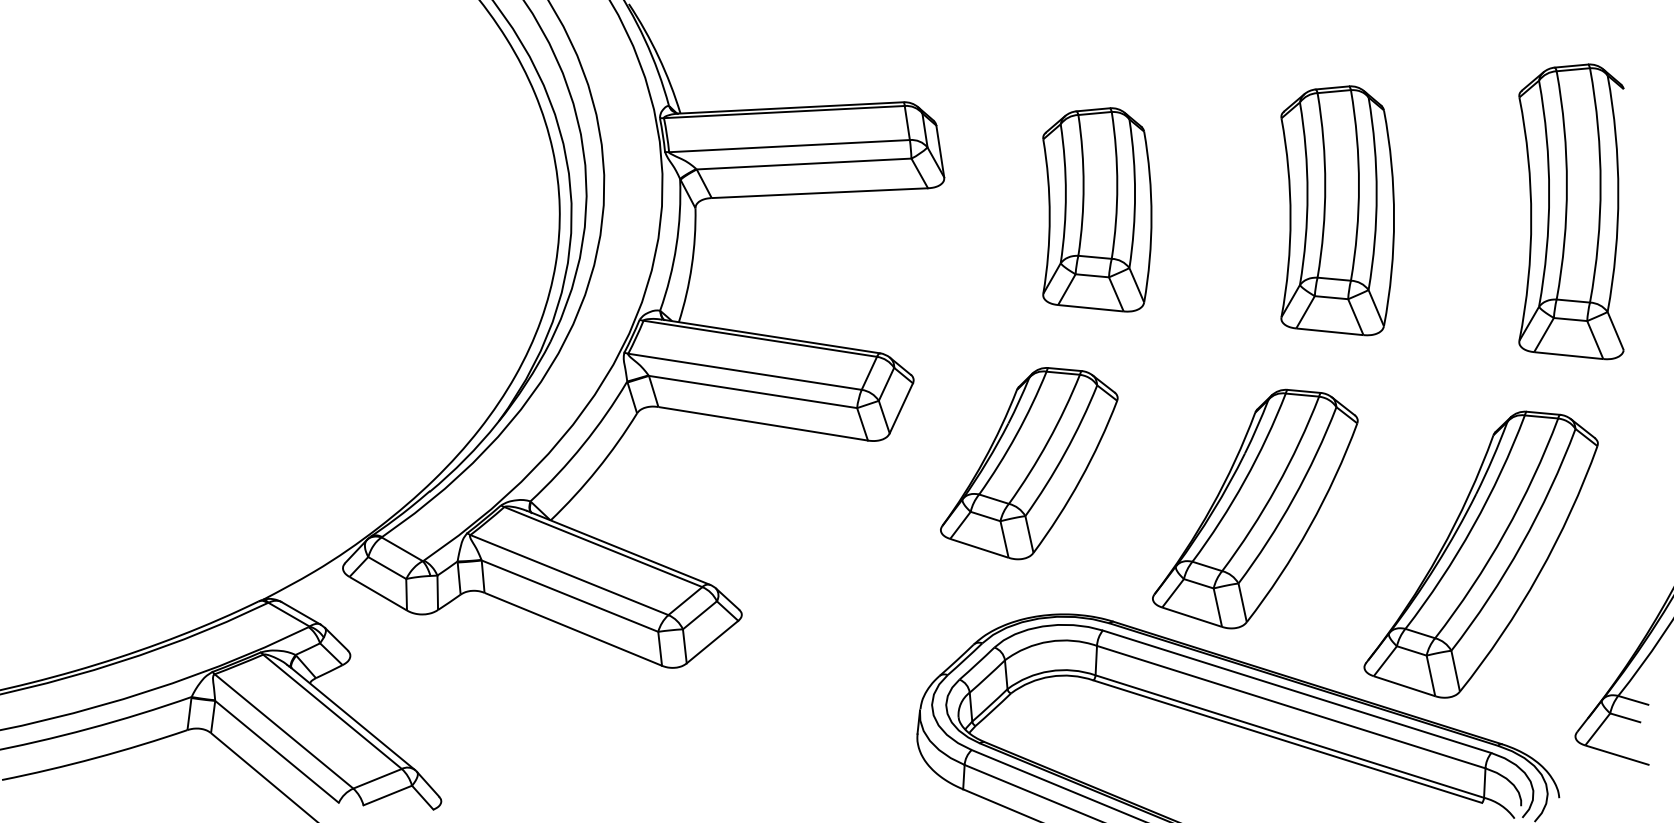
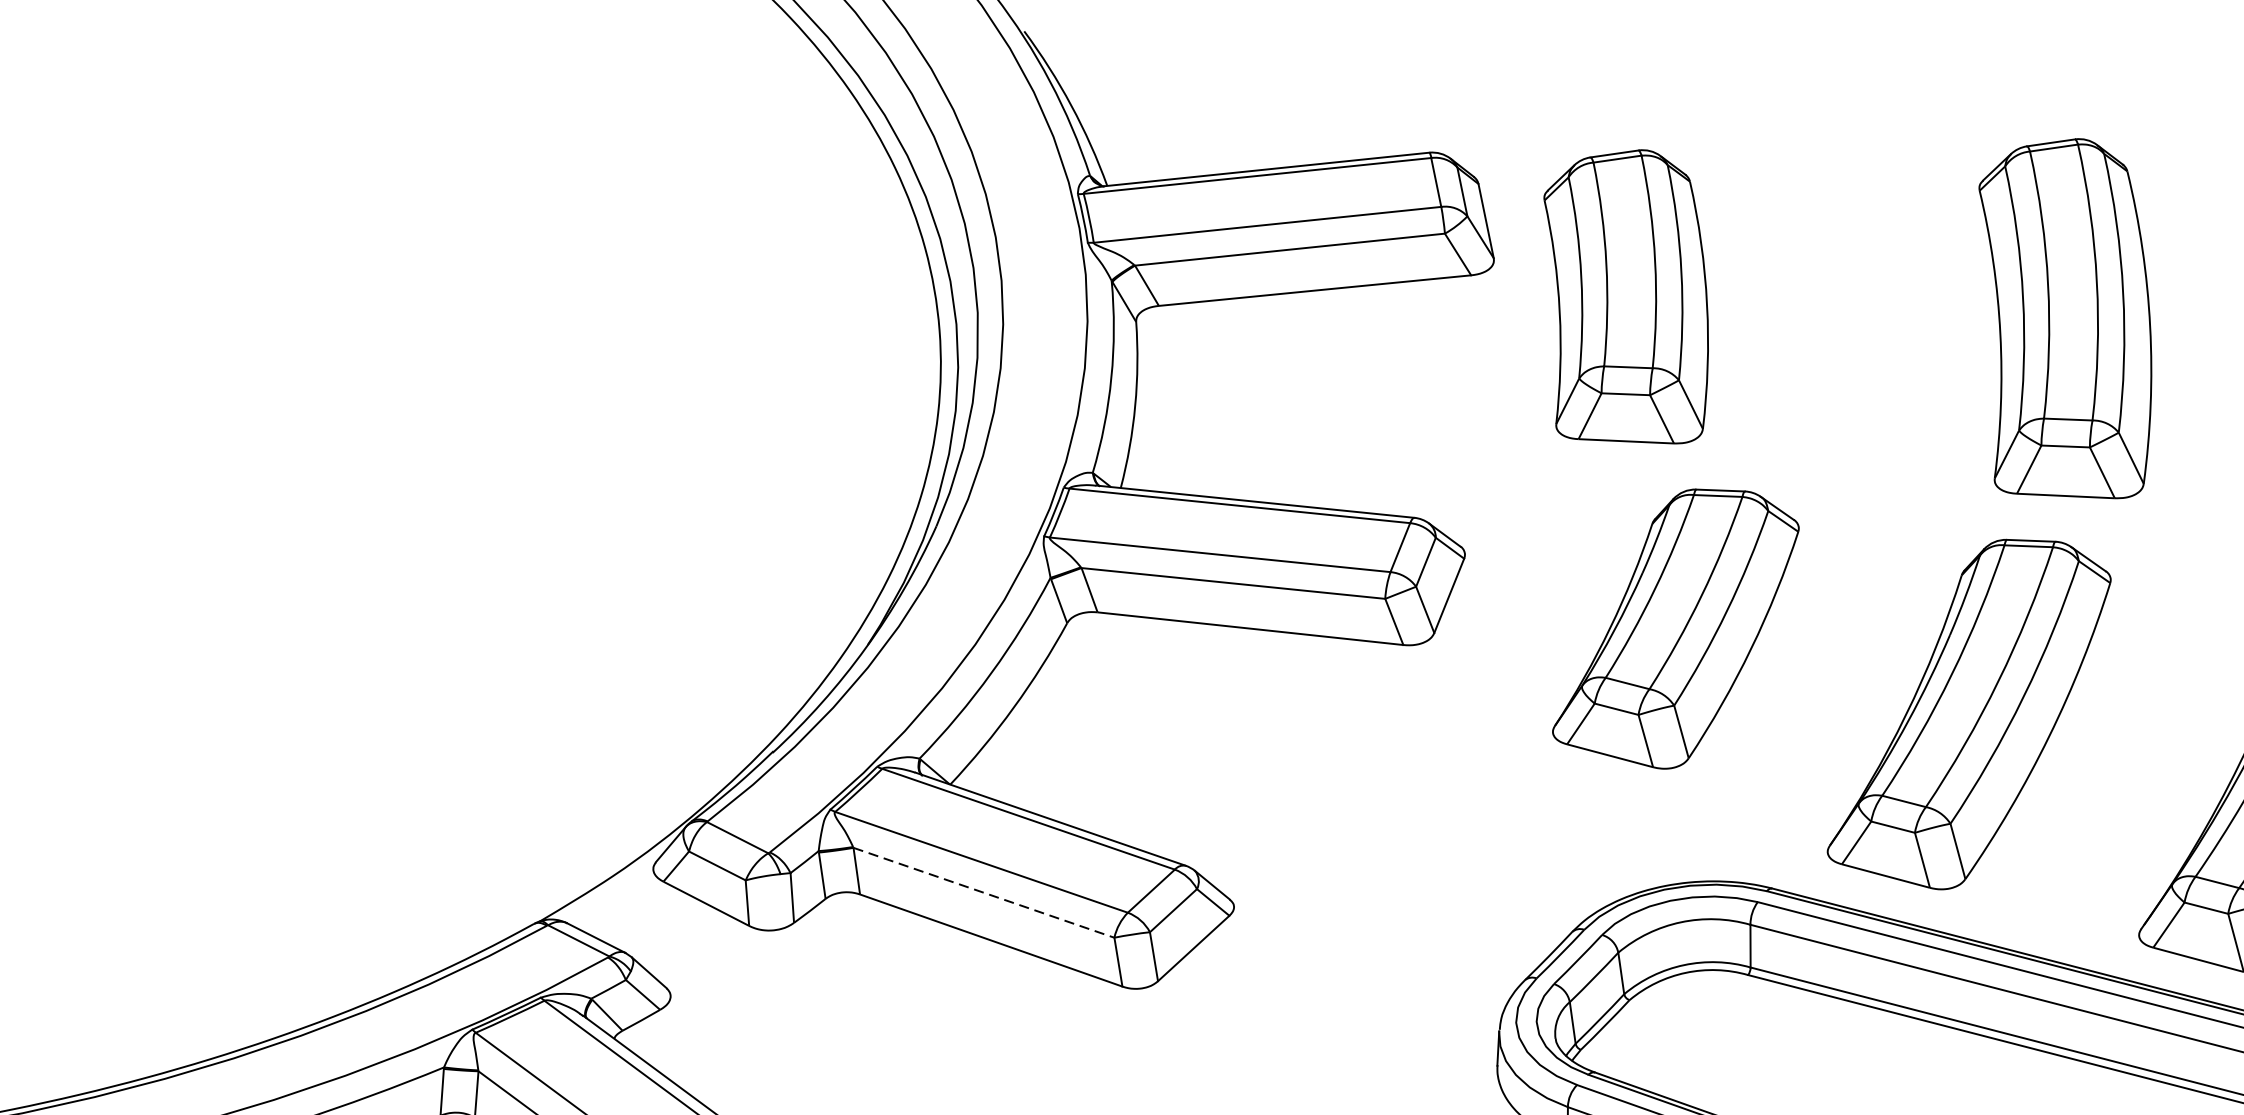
part: (1097, 209) -> (1628, 297), moved
part: (1337, 210) -> (2067, 319), moved
part: (1029, 463) -> (1676, 629), moved
line: (570, 596) -> (984, 893), solid -> dashed

